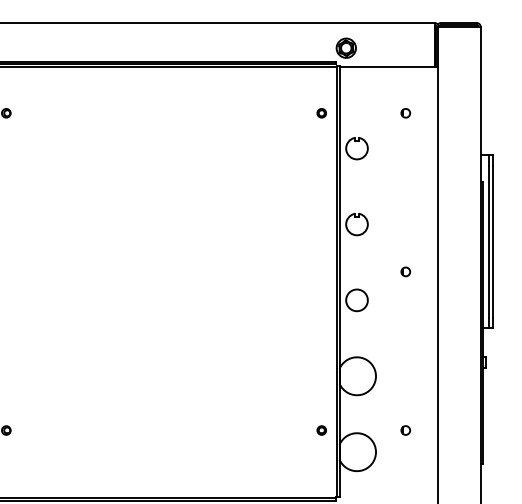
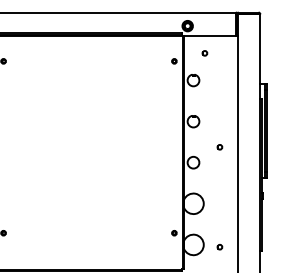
part: (405, 113) -> (204, 53), moved
part: (405, 431) -> (219, 247), moved

